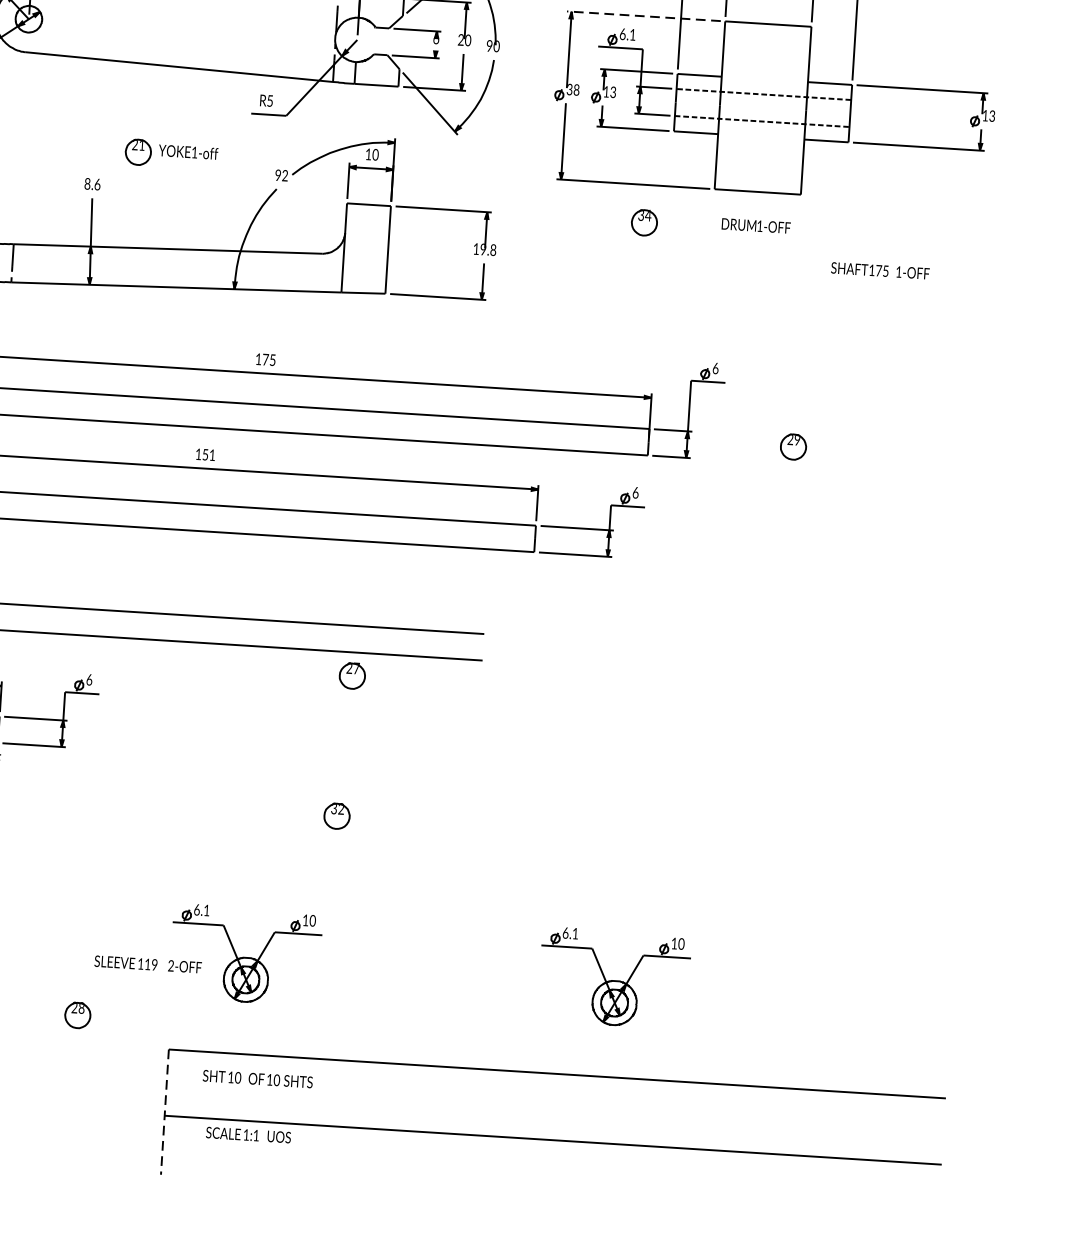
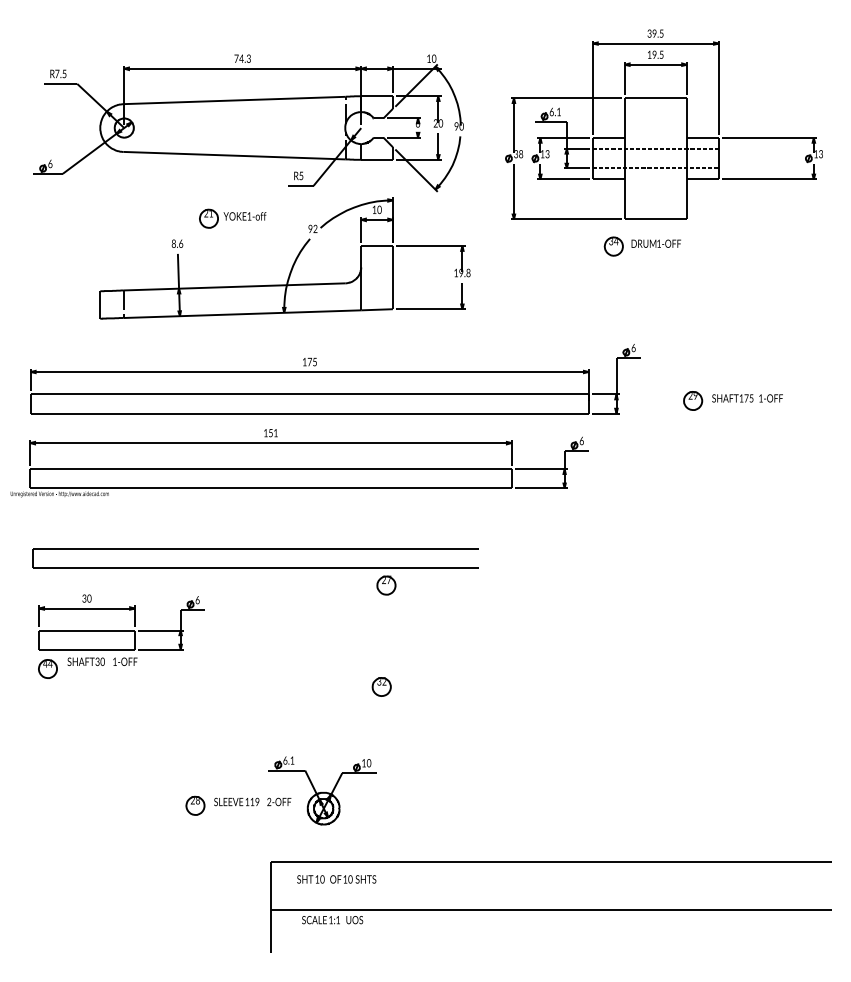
line: (643, 16) -> (565, 98), dashed -> solid
part: (643, 222) -> (613, 246), moved
text: (880, 270) -> (747, 398), moved
part: (614, 977) -> (588, 790), removed
part: (77, 1015) -> (195, 805), moved
line: (164, 1112) -> (271, 907), dashed -> solid

